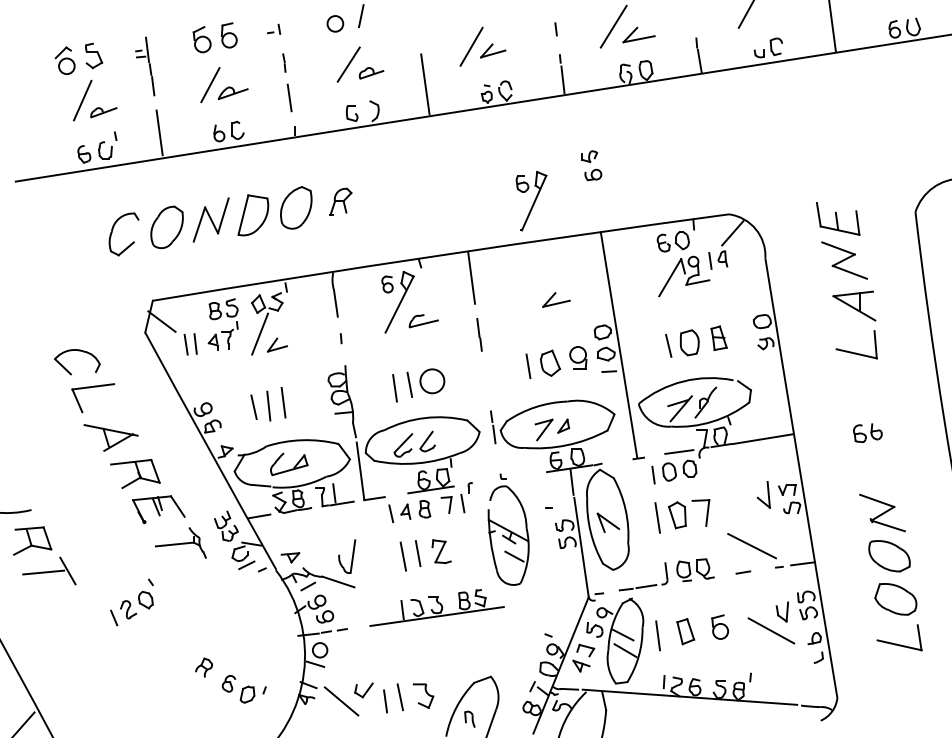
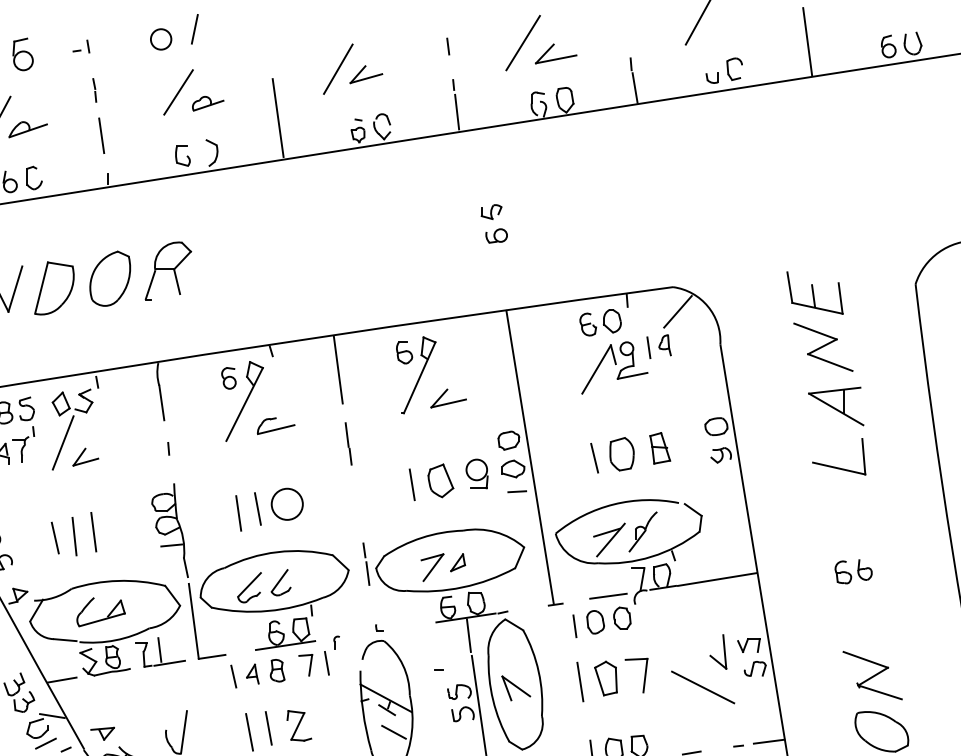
part: (340, 201) -> (167, 270), size x1.67
part: (531, 201) -> (416, 375), moved
line: (751, 546) -> (702, 687), moved

